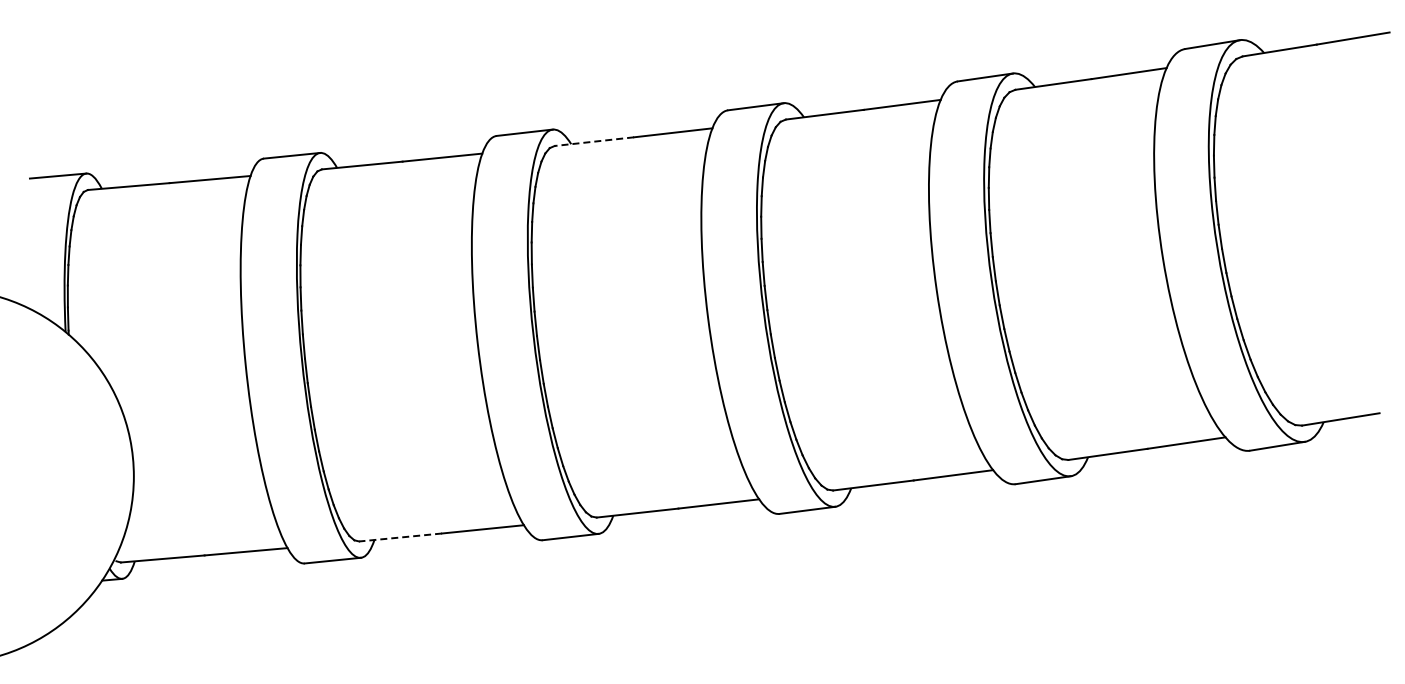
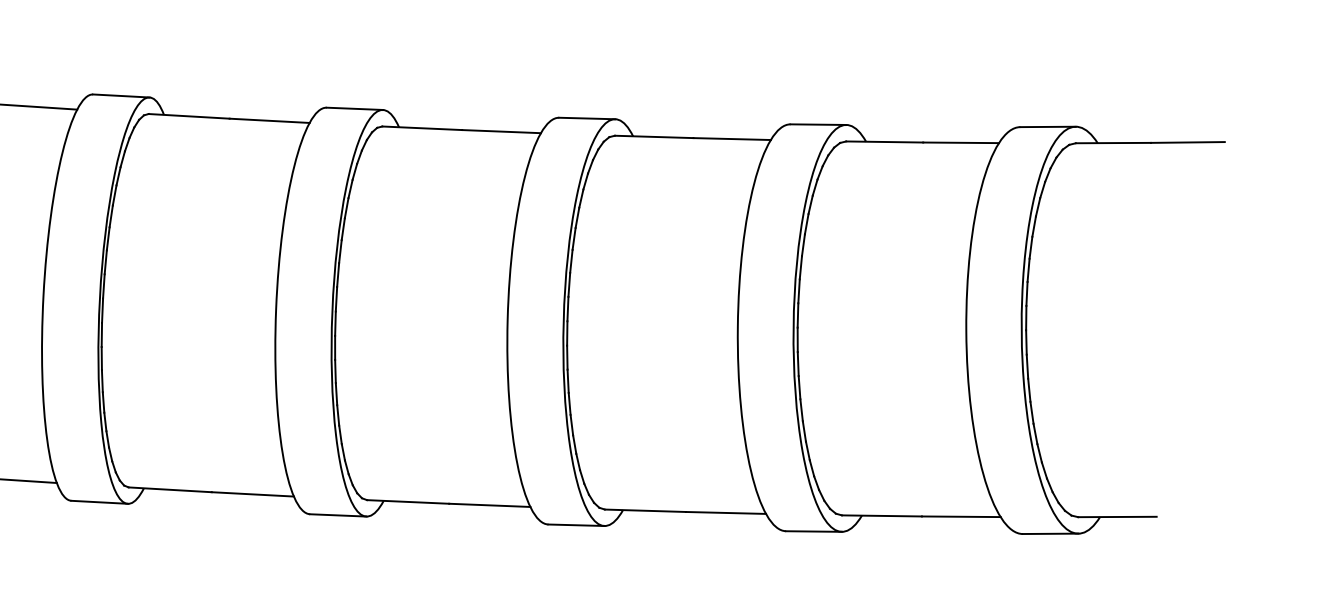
line: (594, 141) -> (422, 128), dashed -> solid
line: (400, 537) -> (170, 489), dashed -> solid

